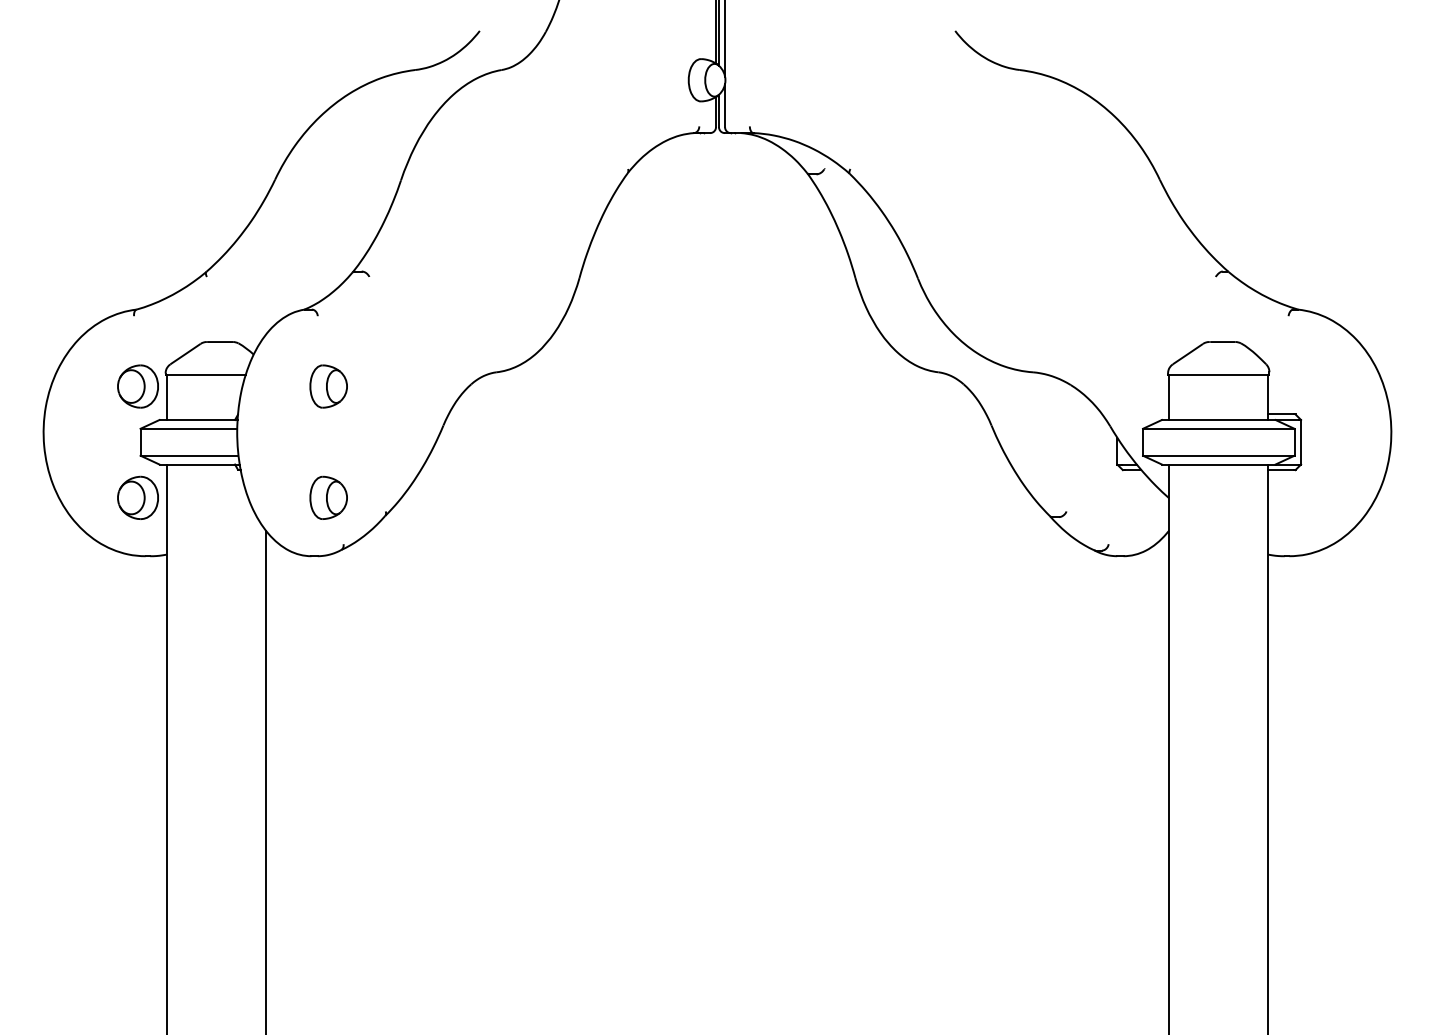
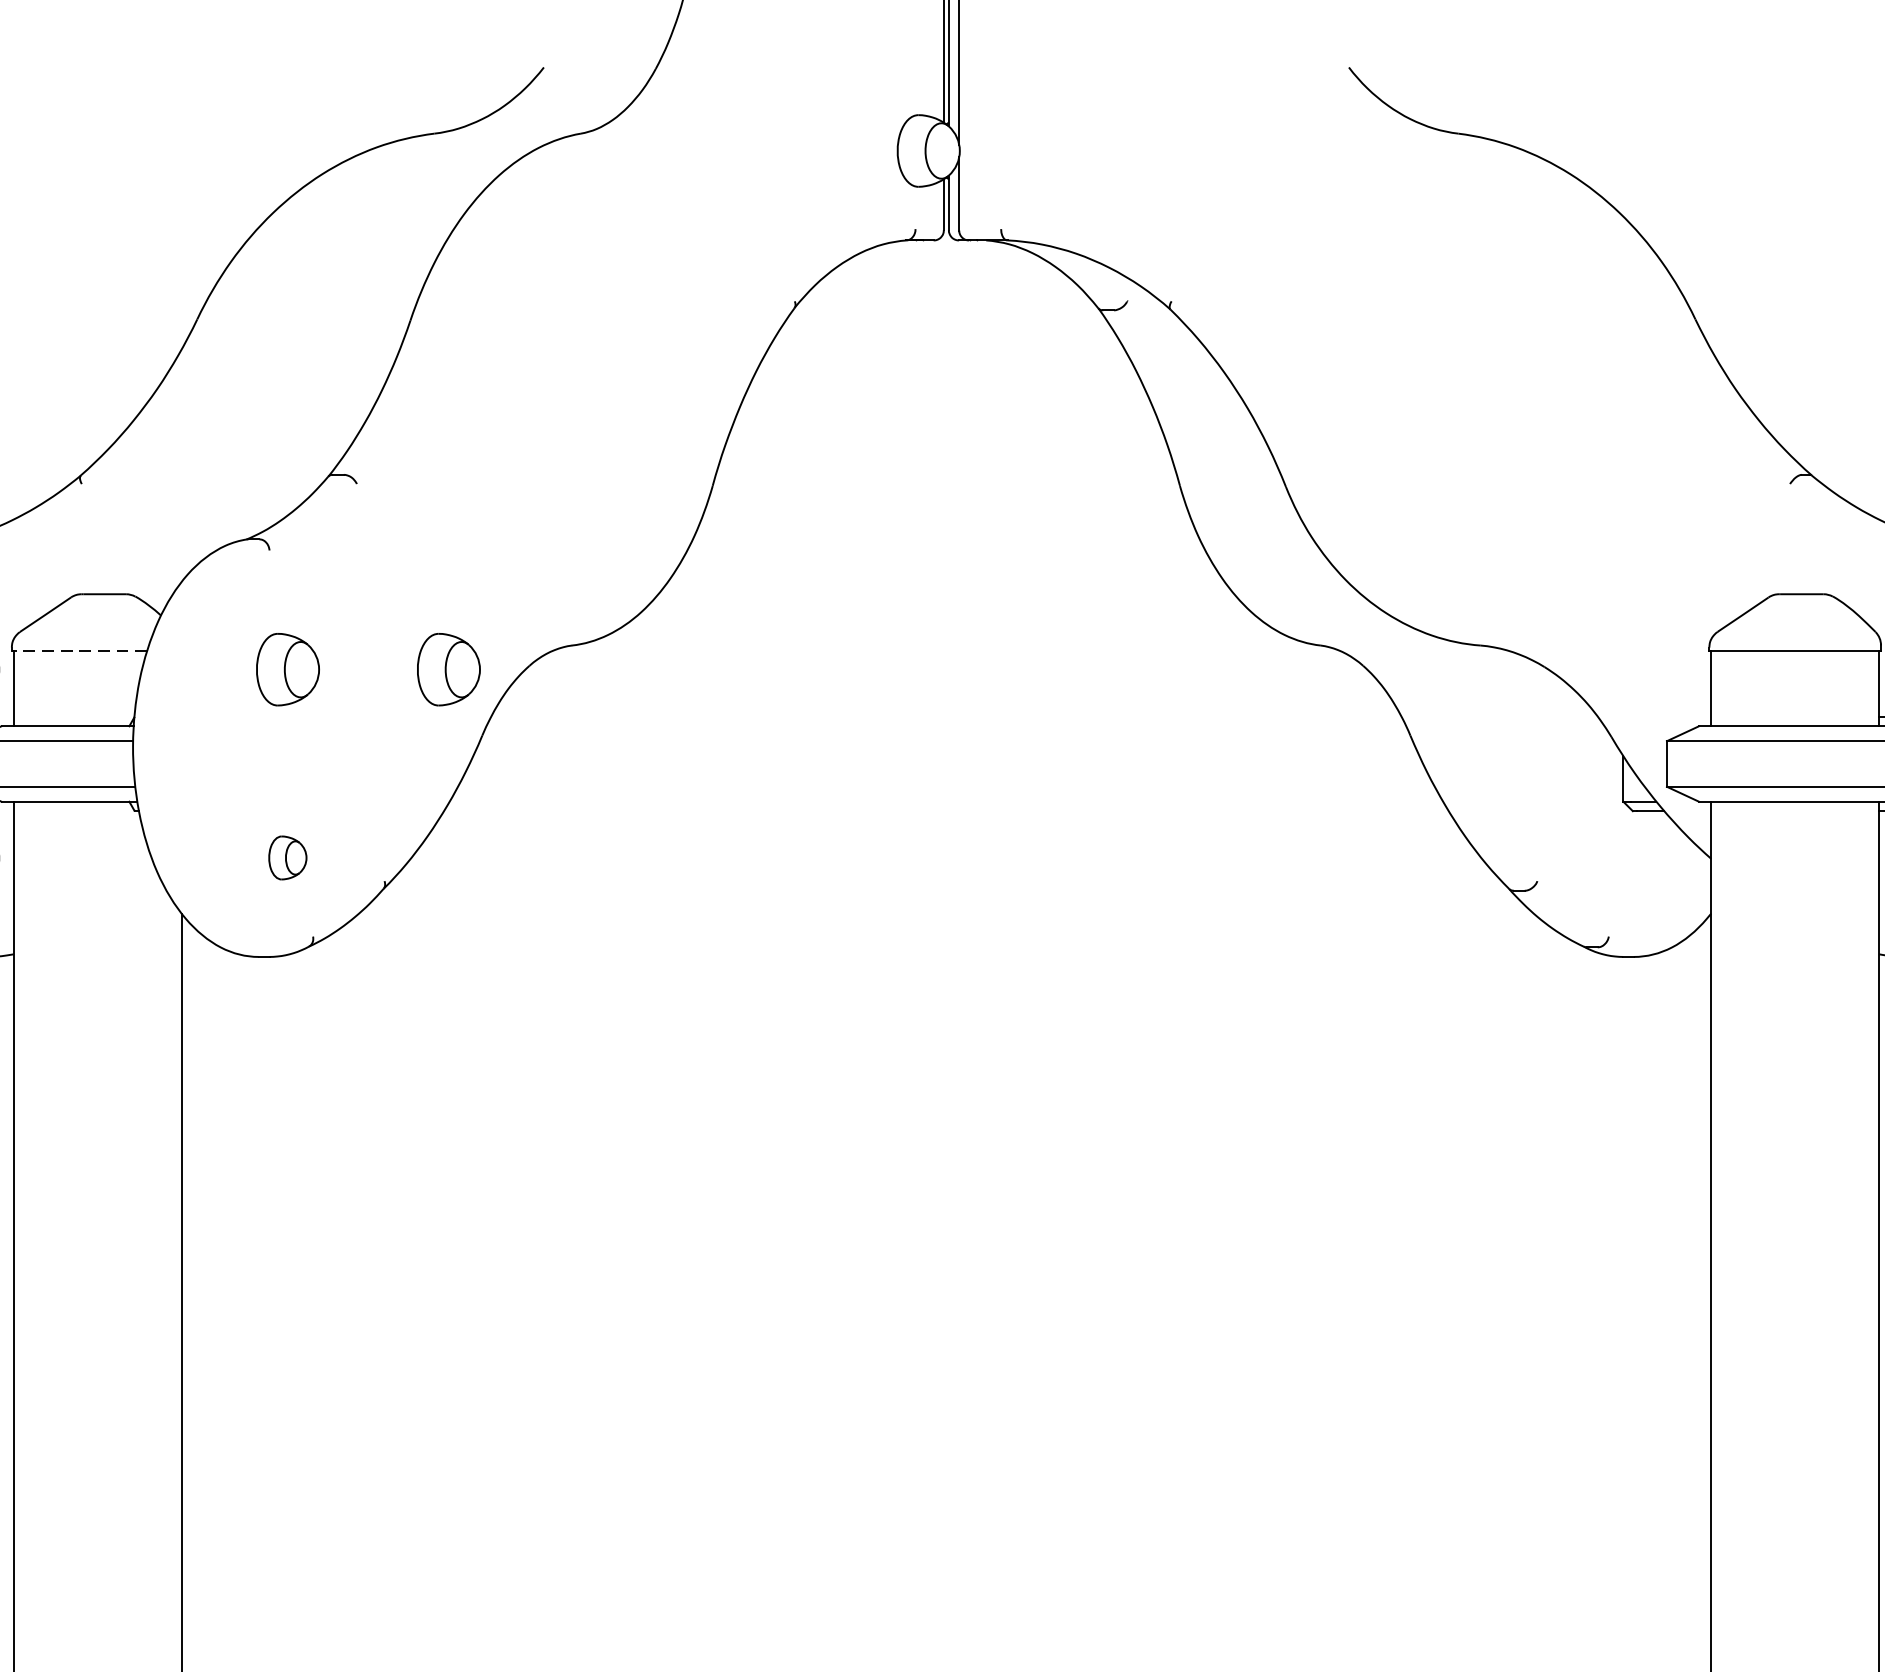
line: (205, 375) -> (79, 650), solid -> dashed
part: (423, 386) -> (448, 669), added
part: (328, 497) -> (287, 857), size x0.6

